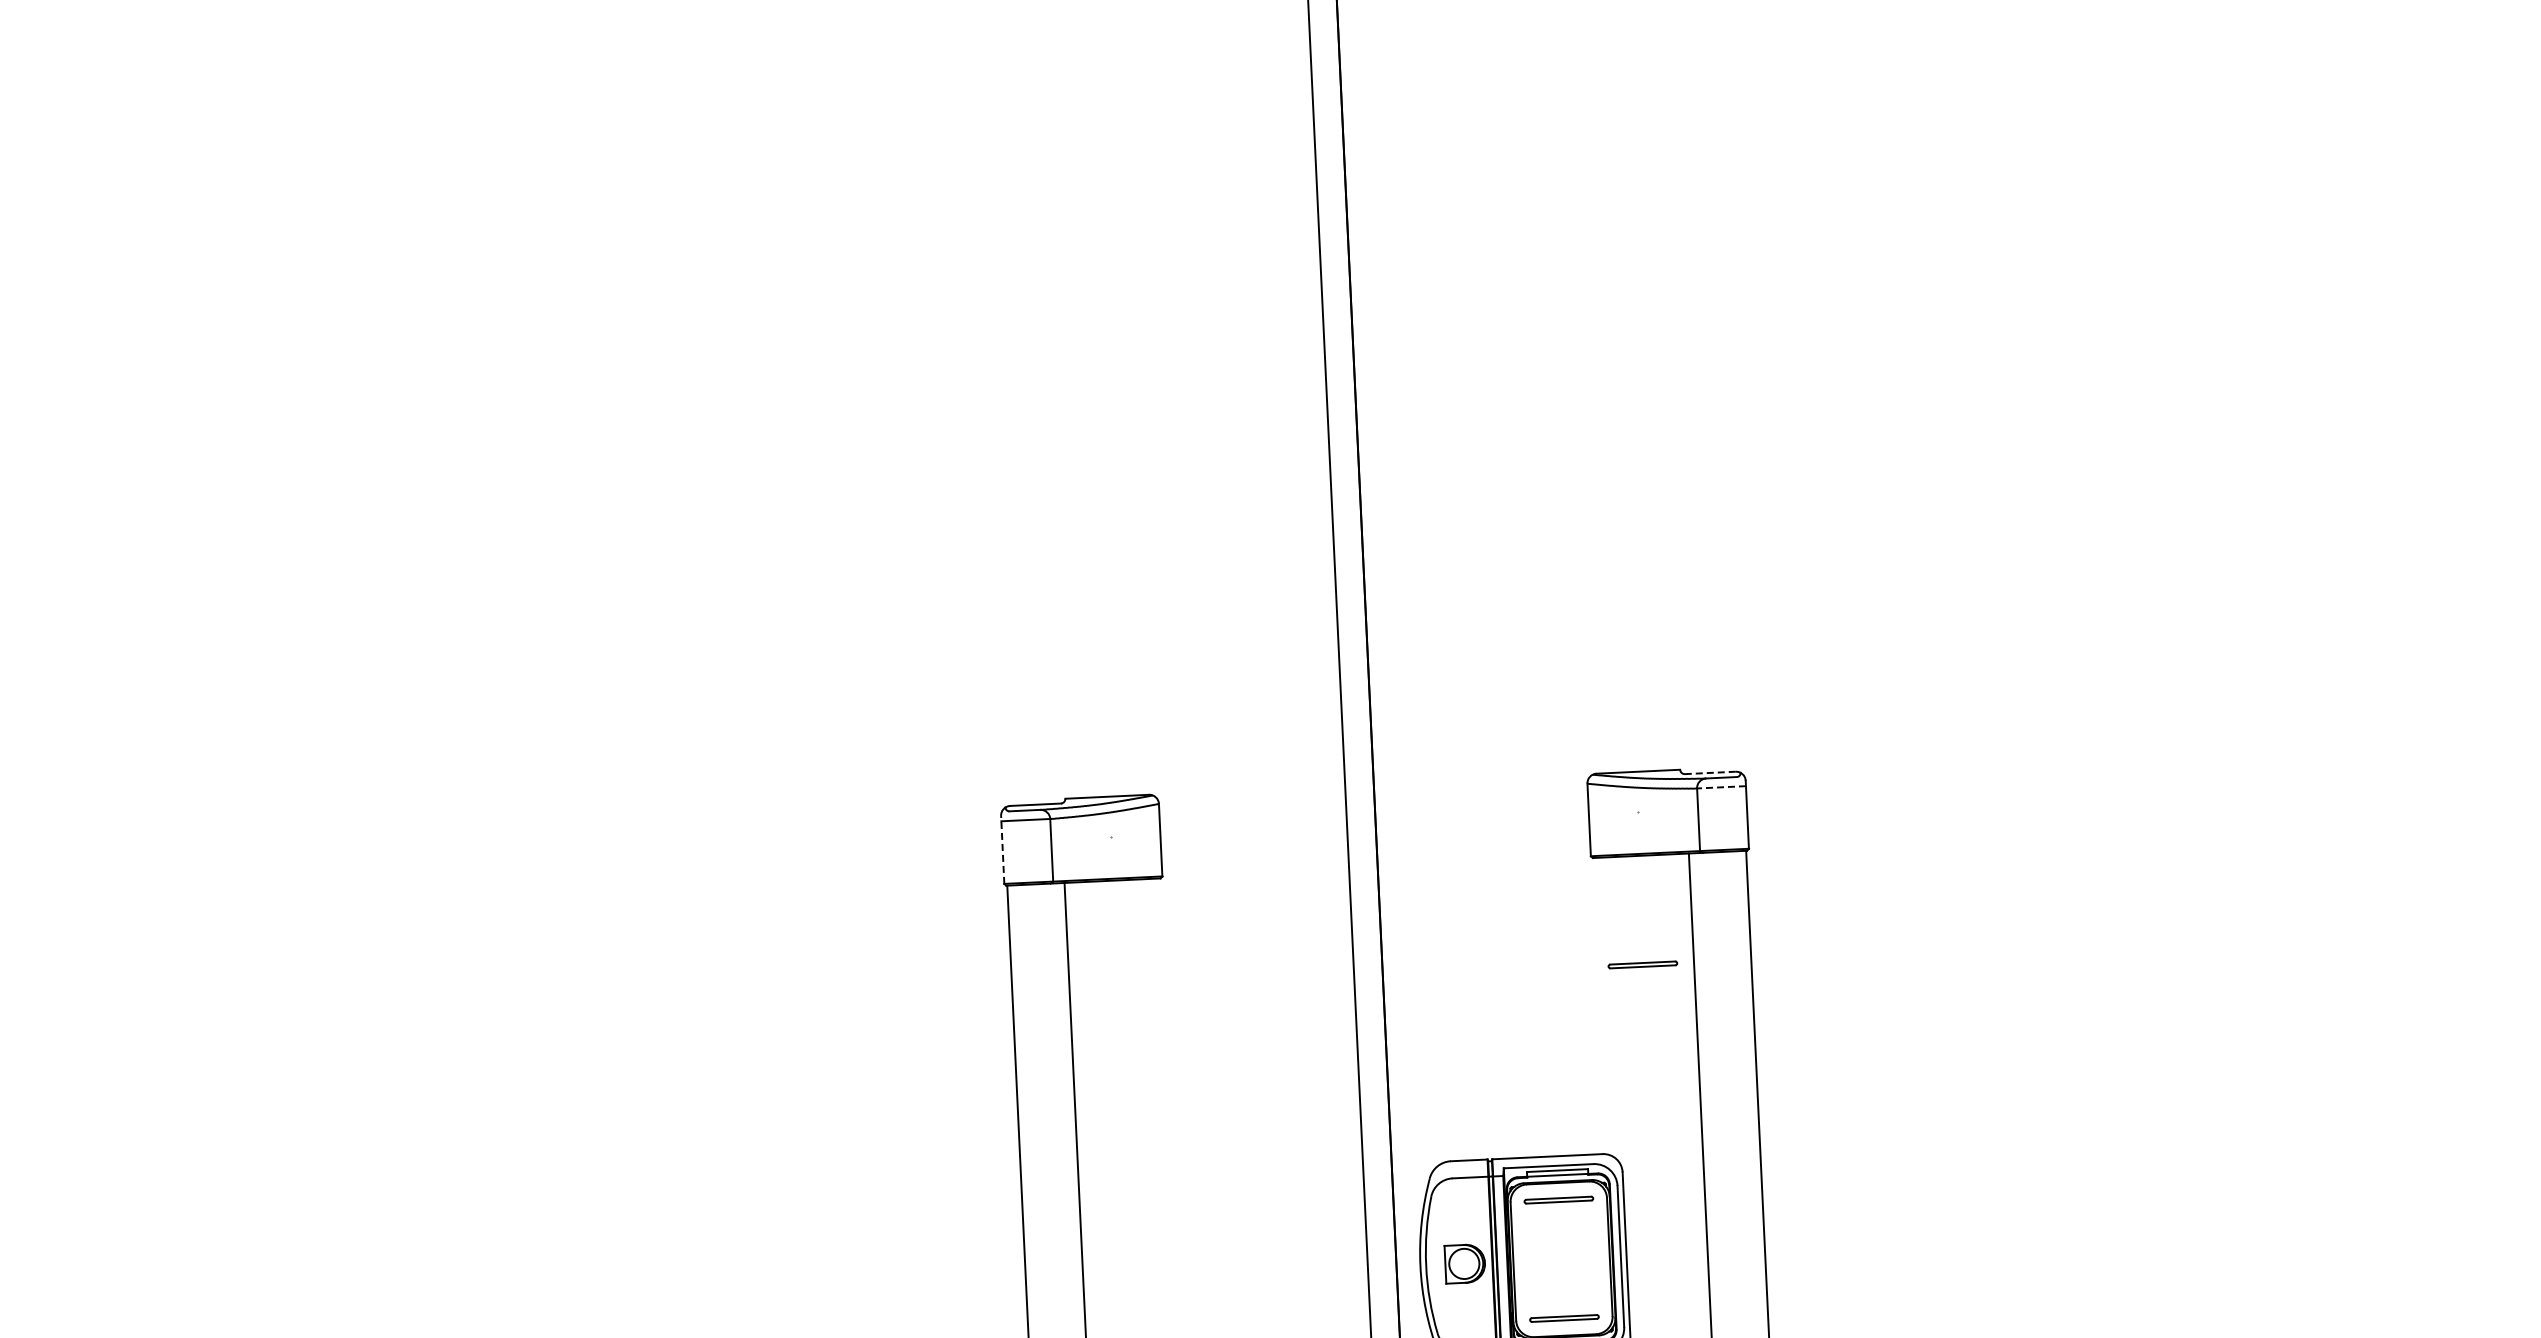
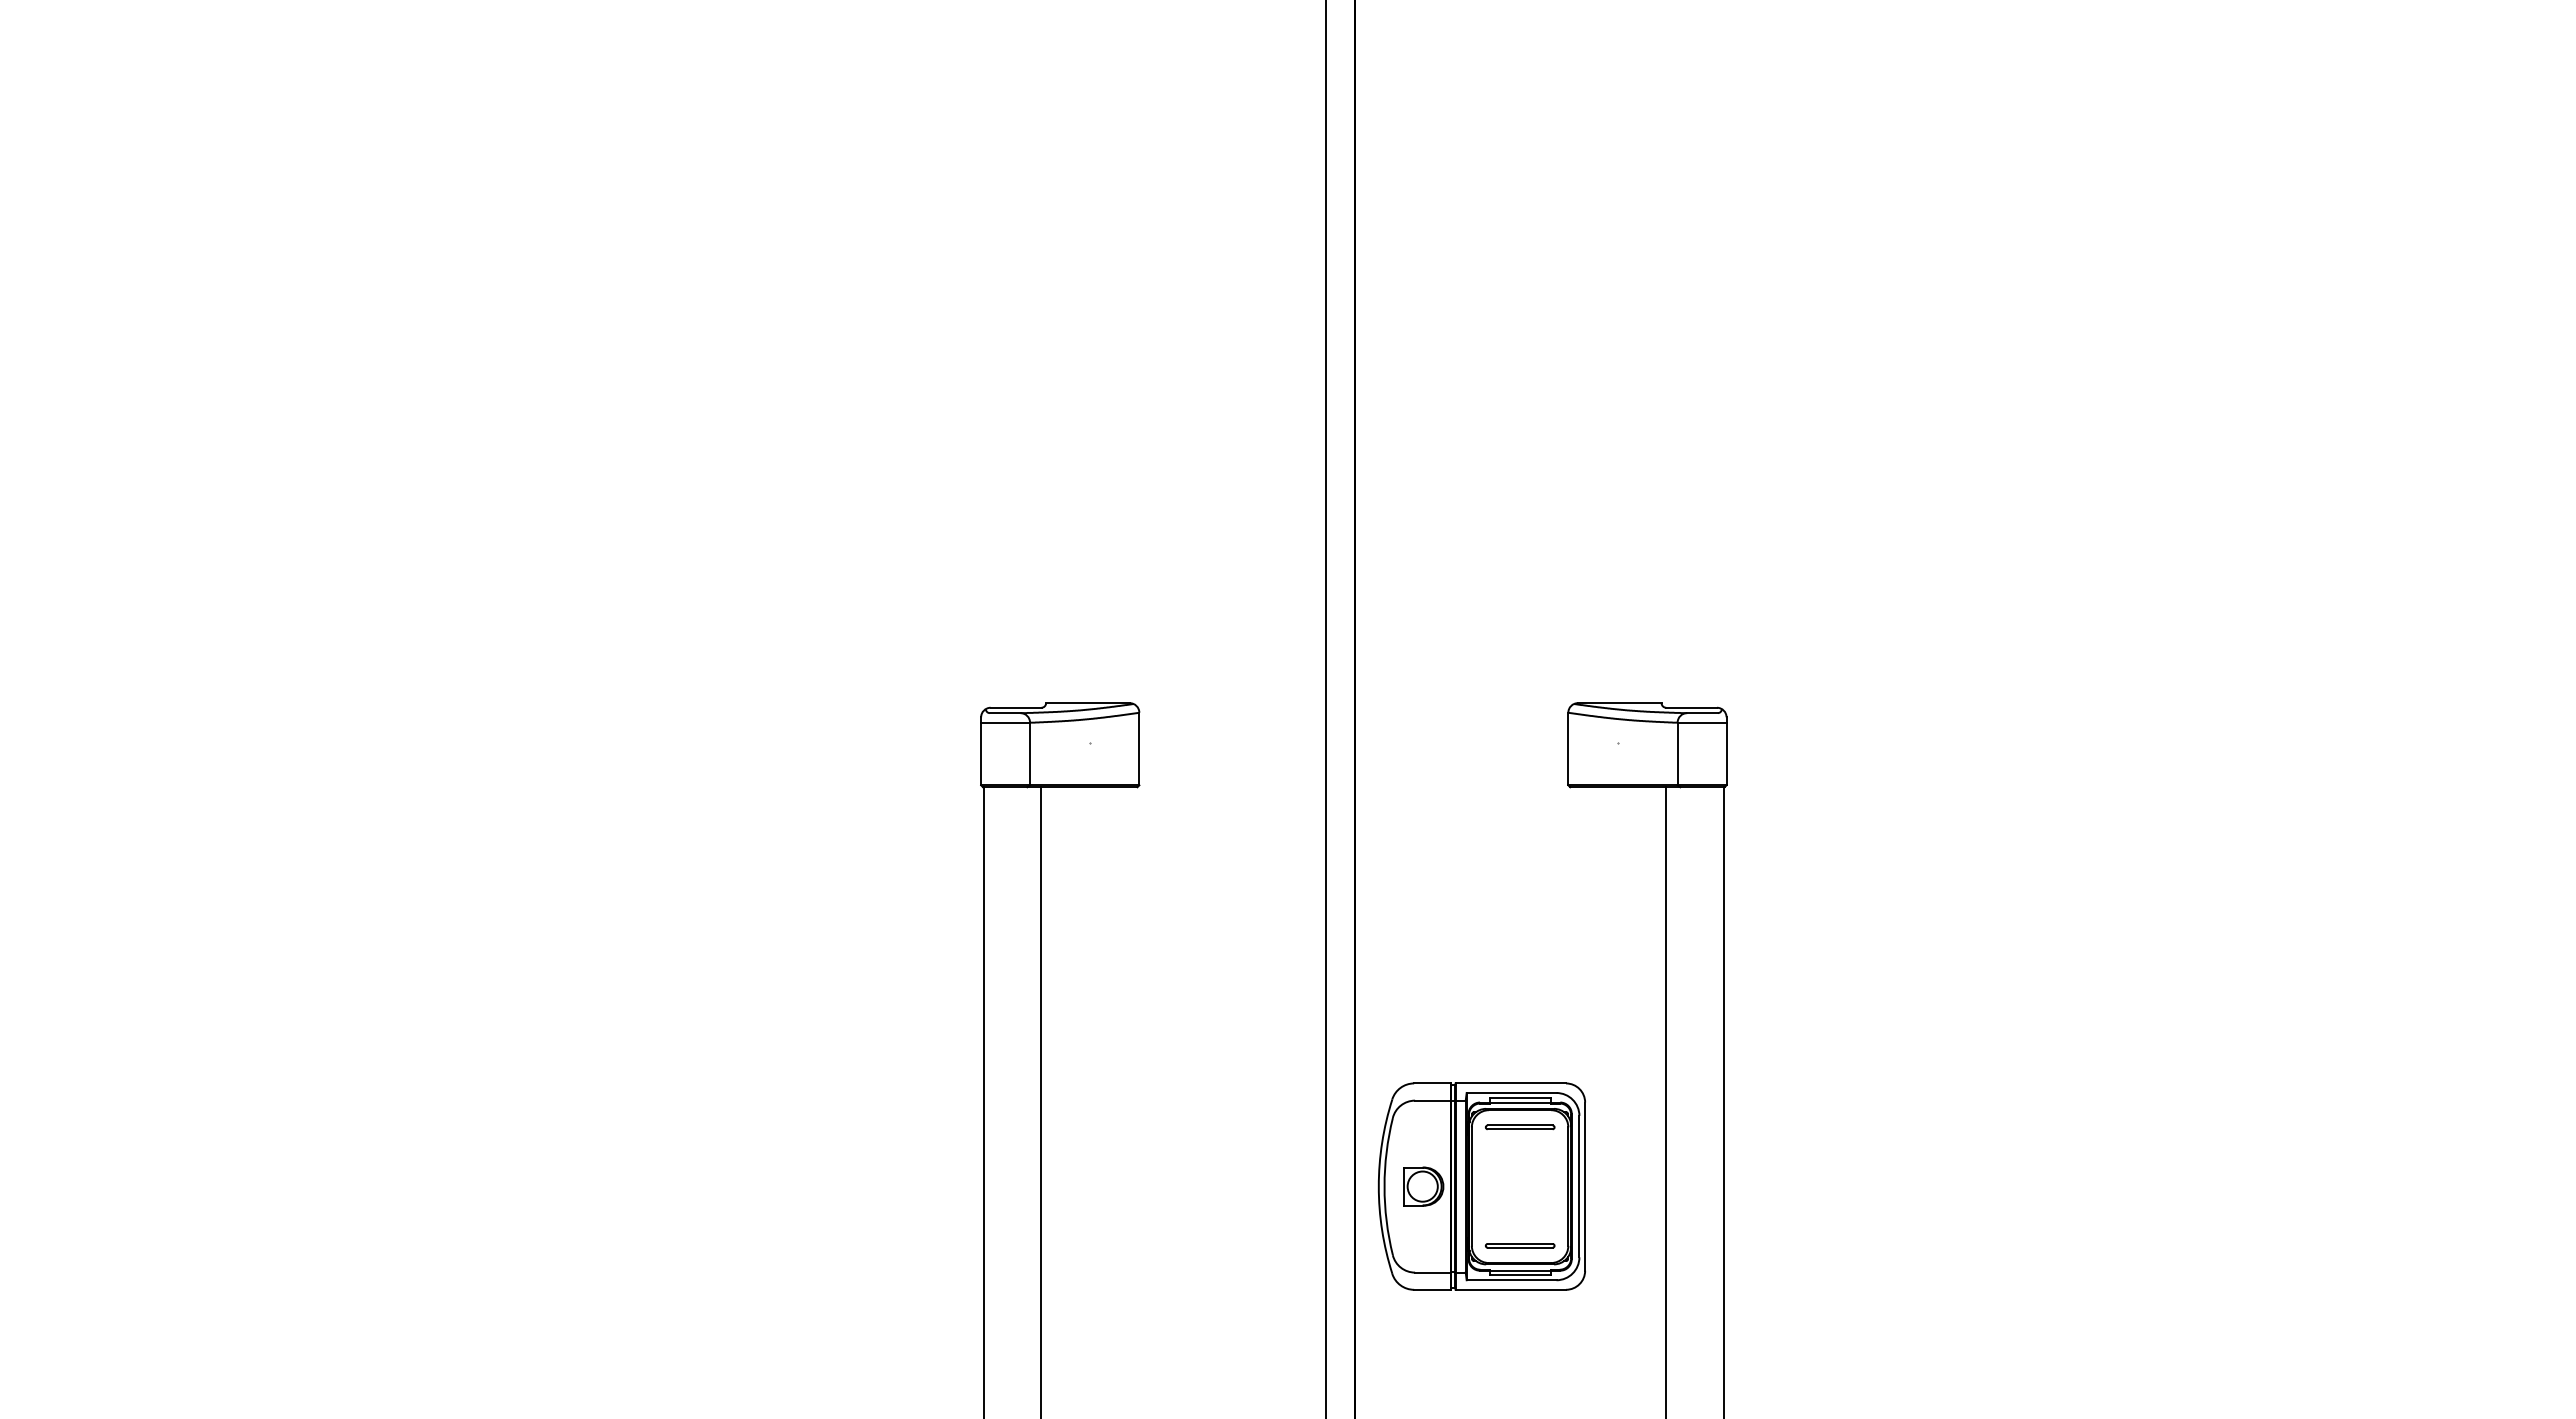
line: (1710, 772) -> (1691, 707), dashed -> solid
line: (1720, 787) -> (1701, 722), dashed -> solid
line: (1003, 849) -> (981, 750), dashed -> solid
part: (1642, 965) -> (1614, 896), removed

